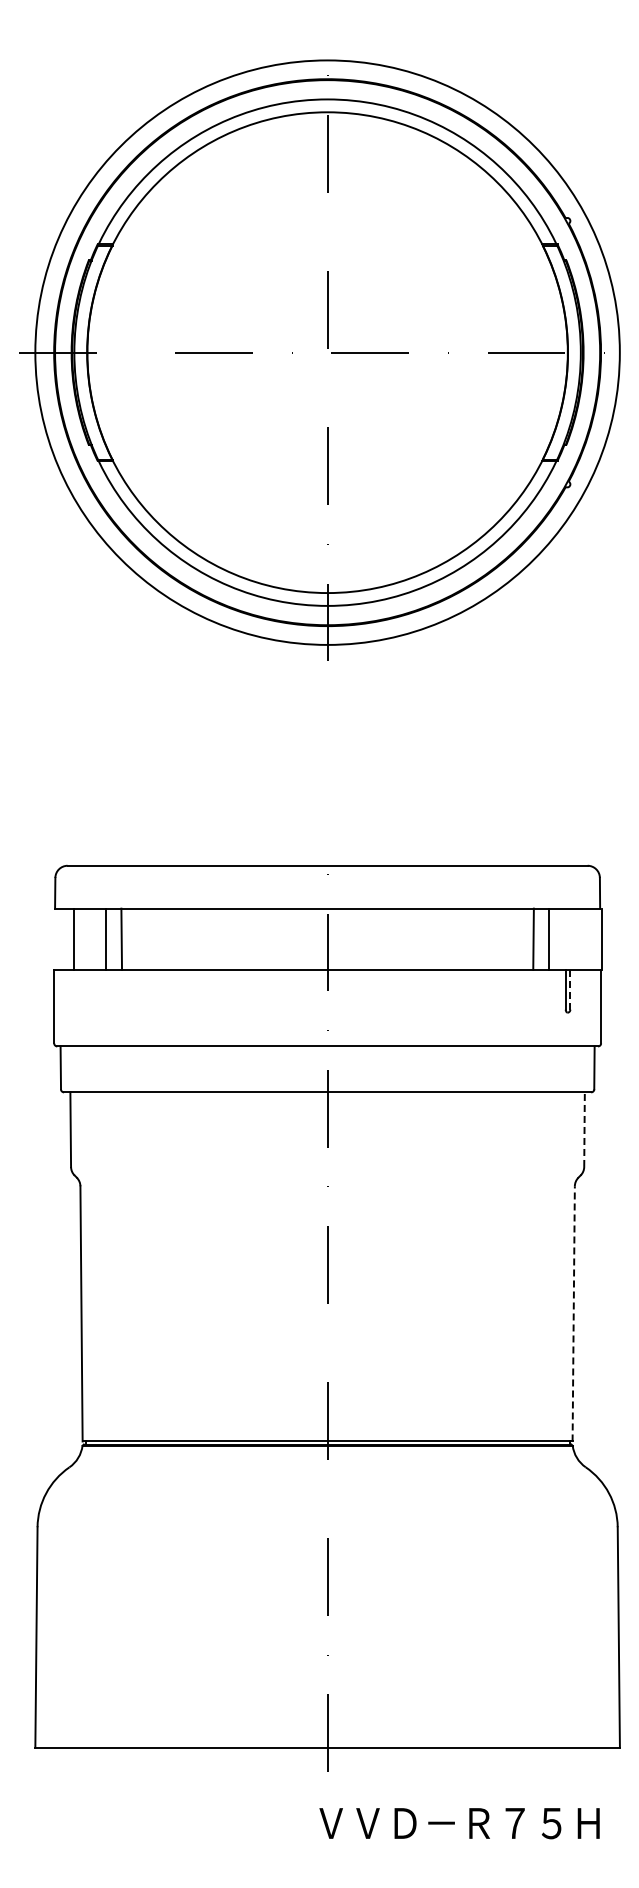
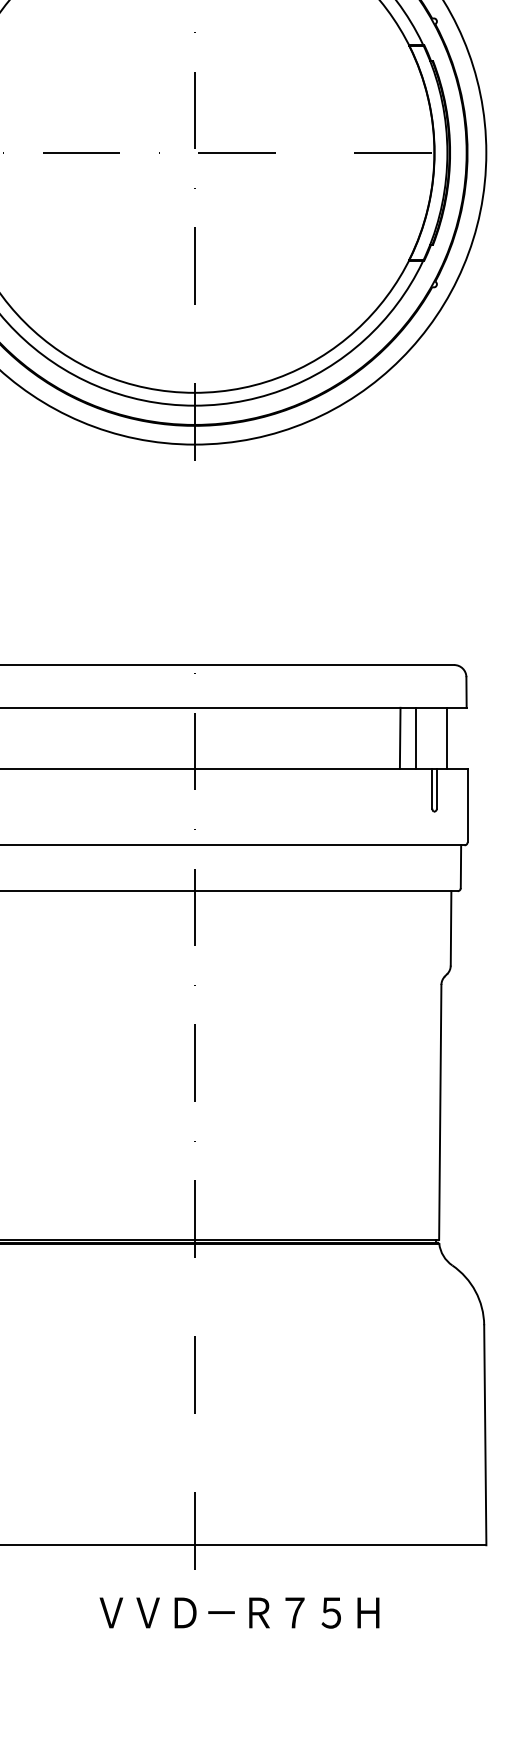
line: (601, 938) -> (447, 737), moved
line: (570, 989) -> (437, 788), dashed -> solid
line: (584, 1129) -> (451, 928), dashed -> solid
line: (573, 1313) -> (440, 1111), dashed -> solid
text: (459, 1823) -> (239, 1612), moved

